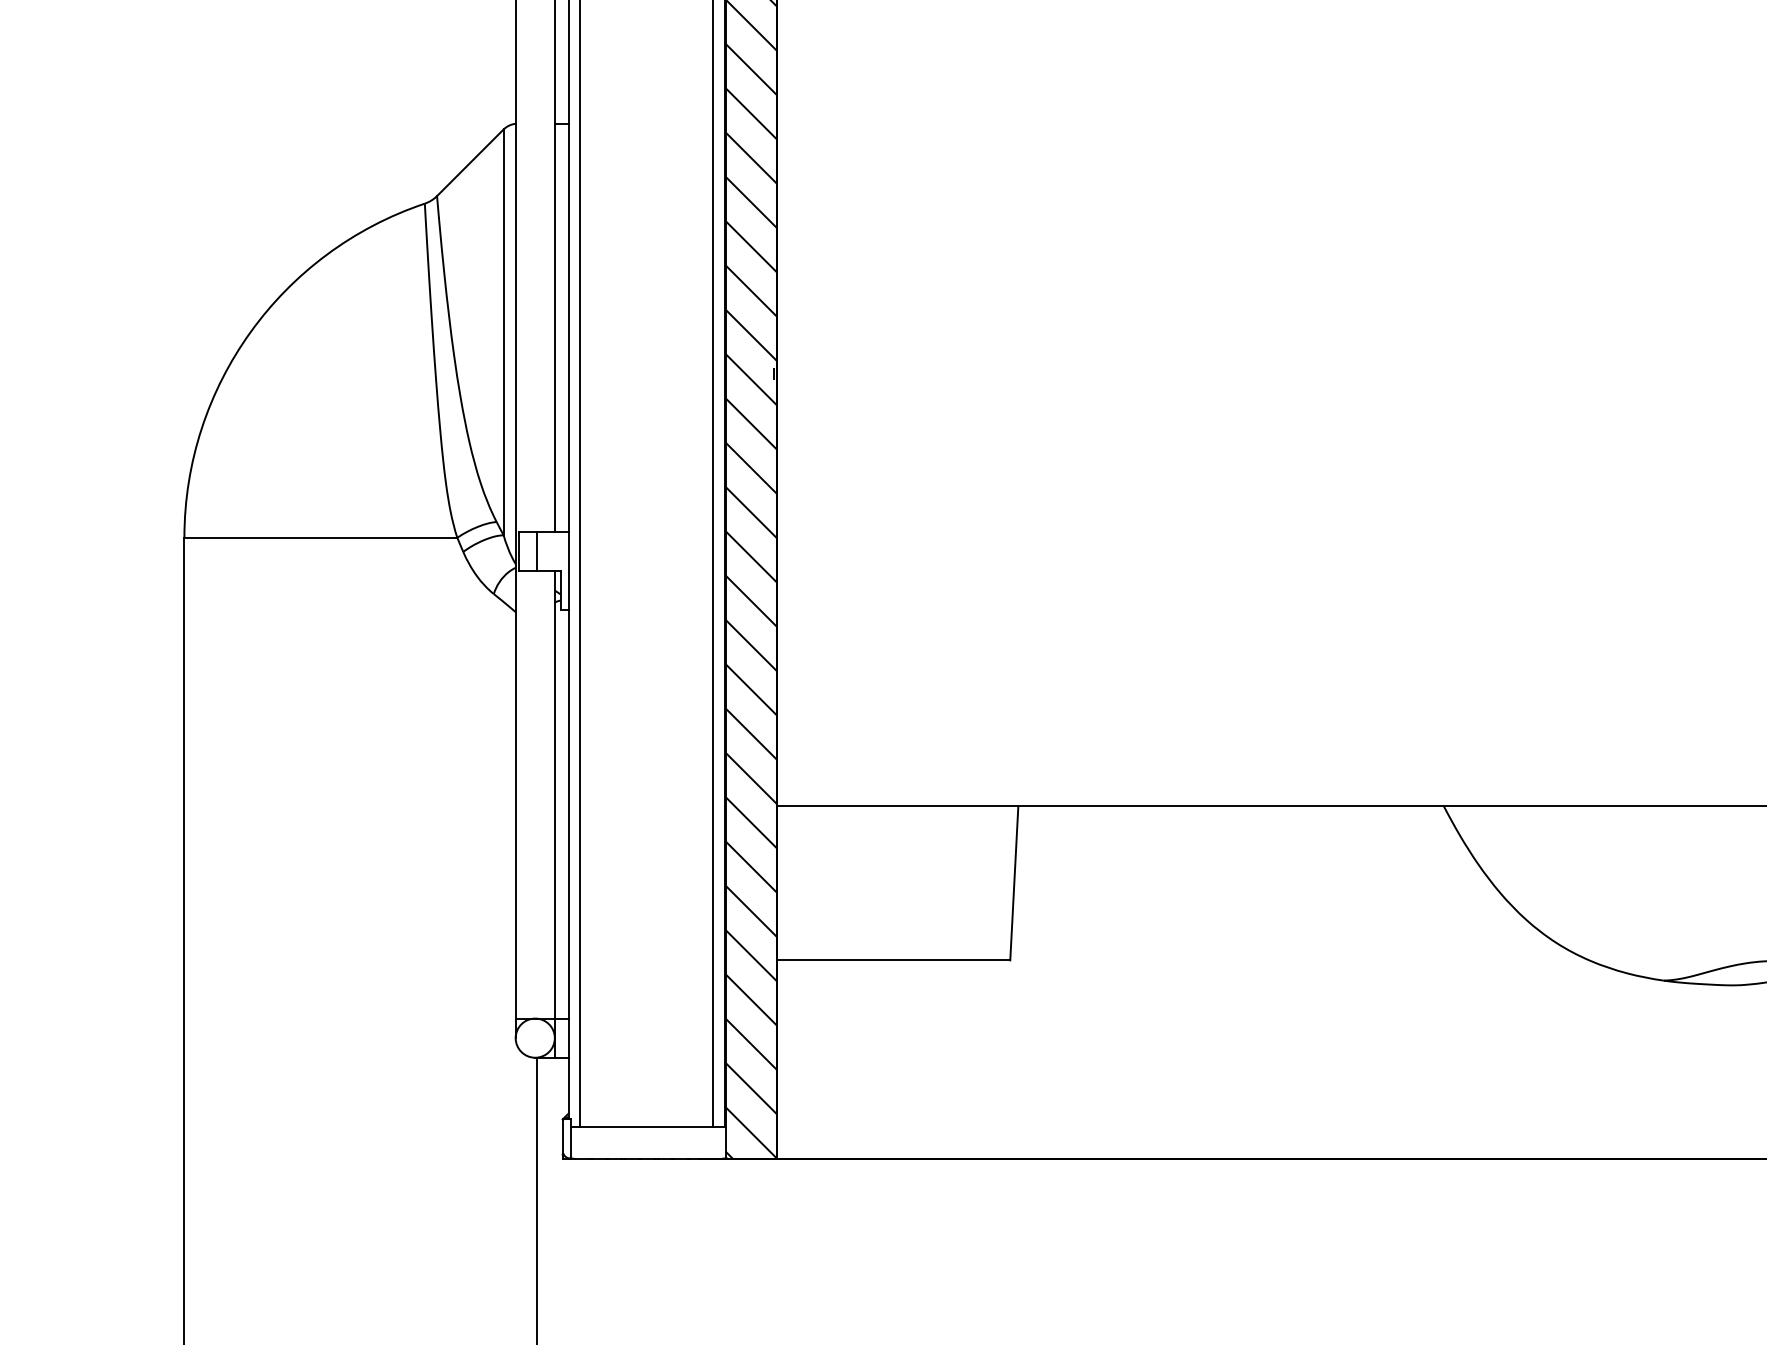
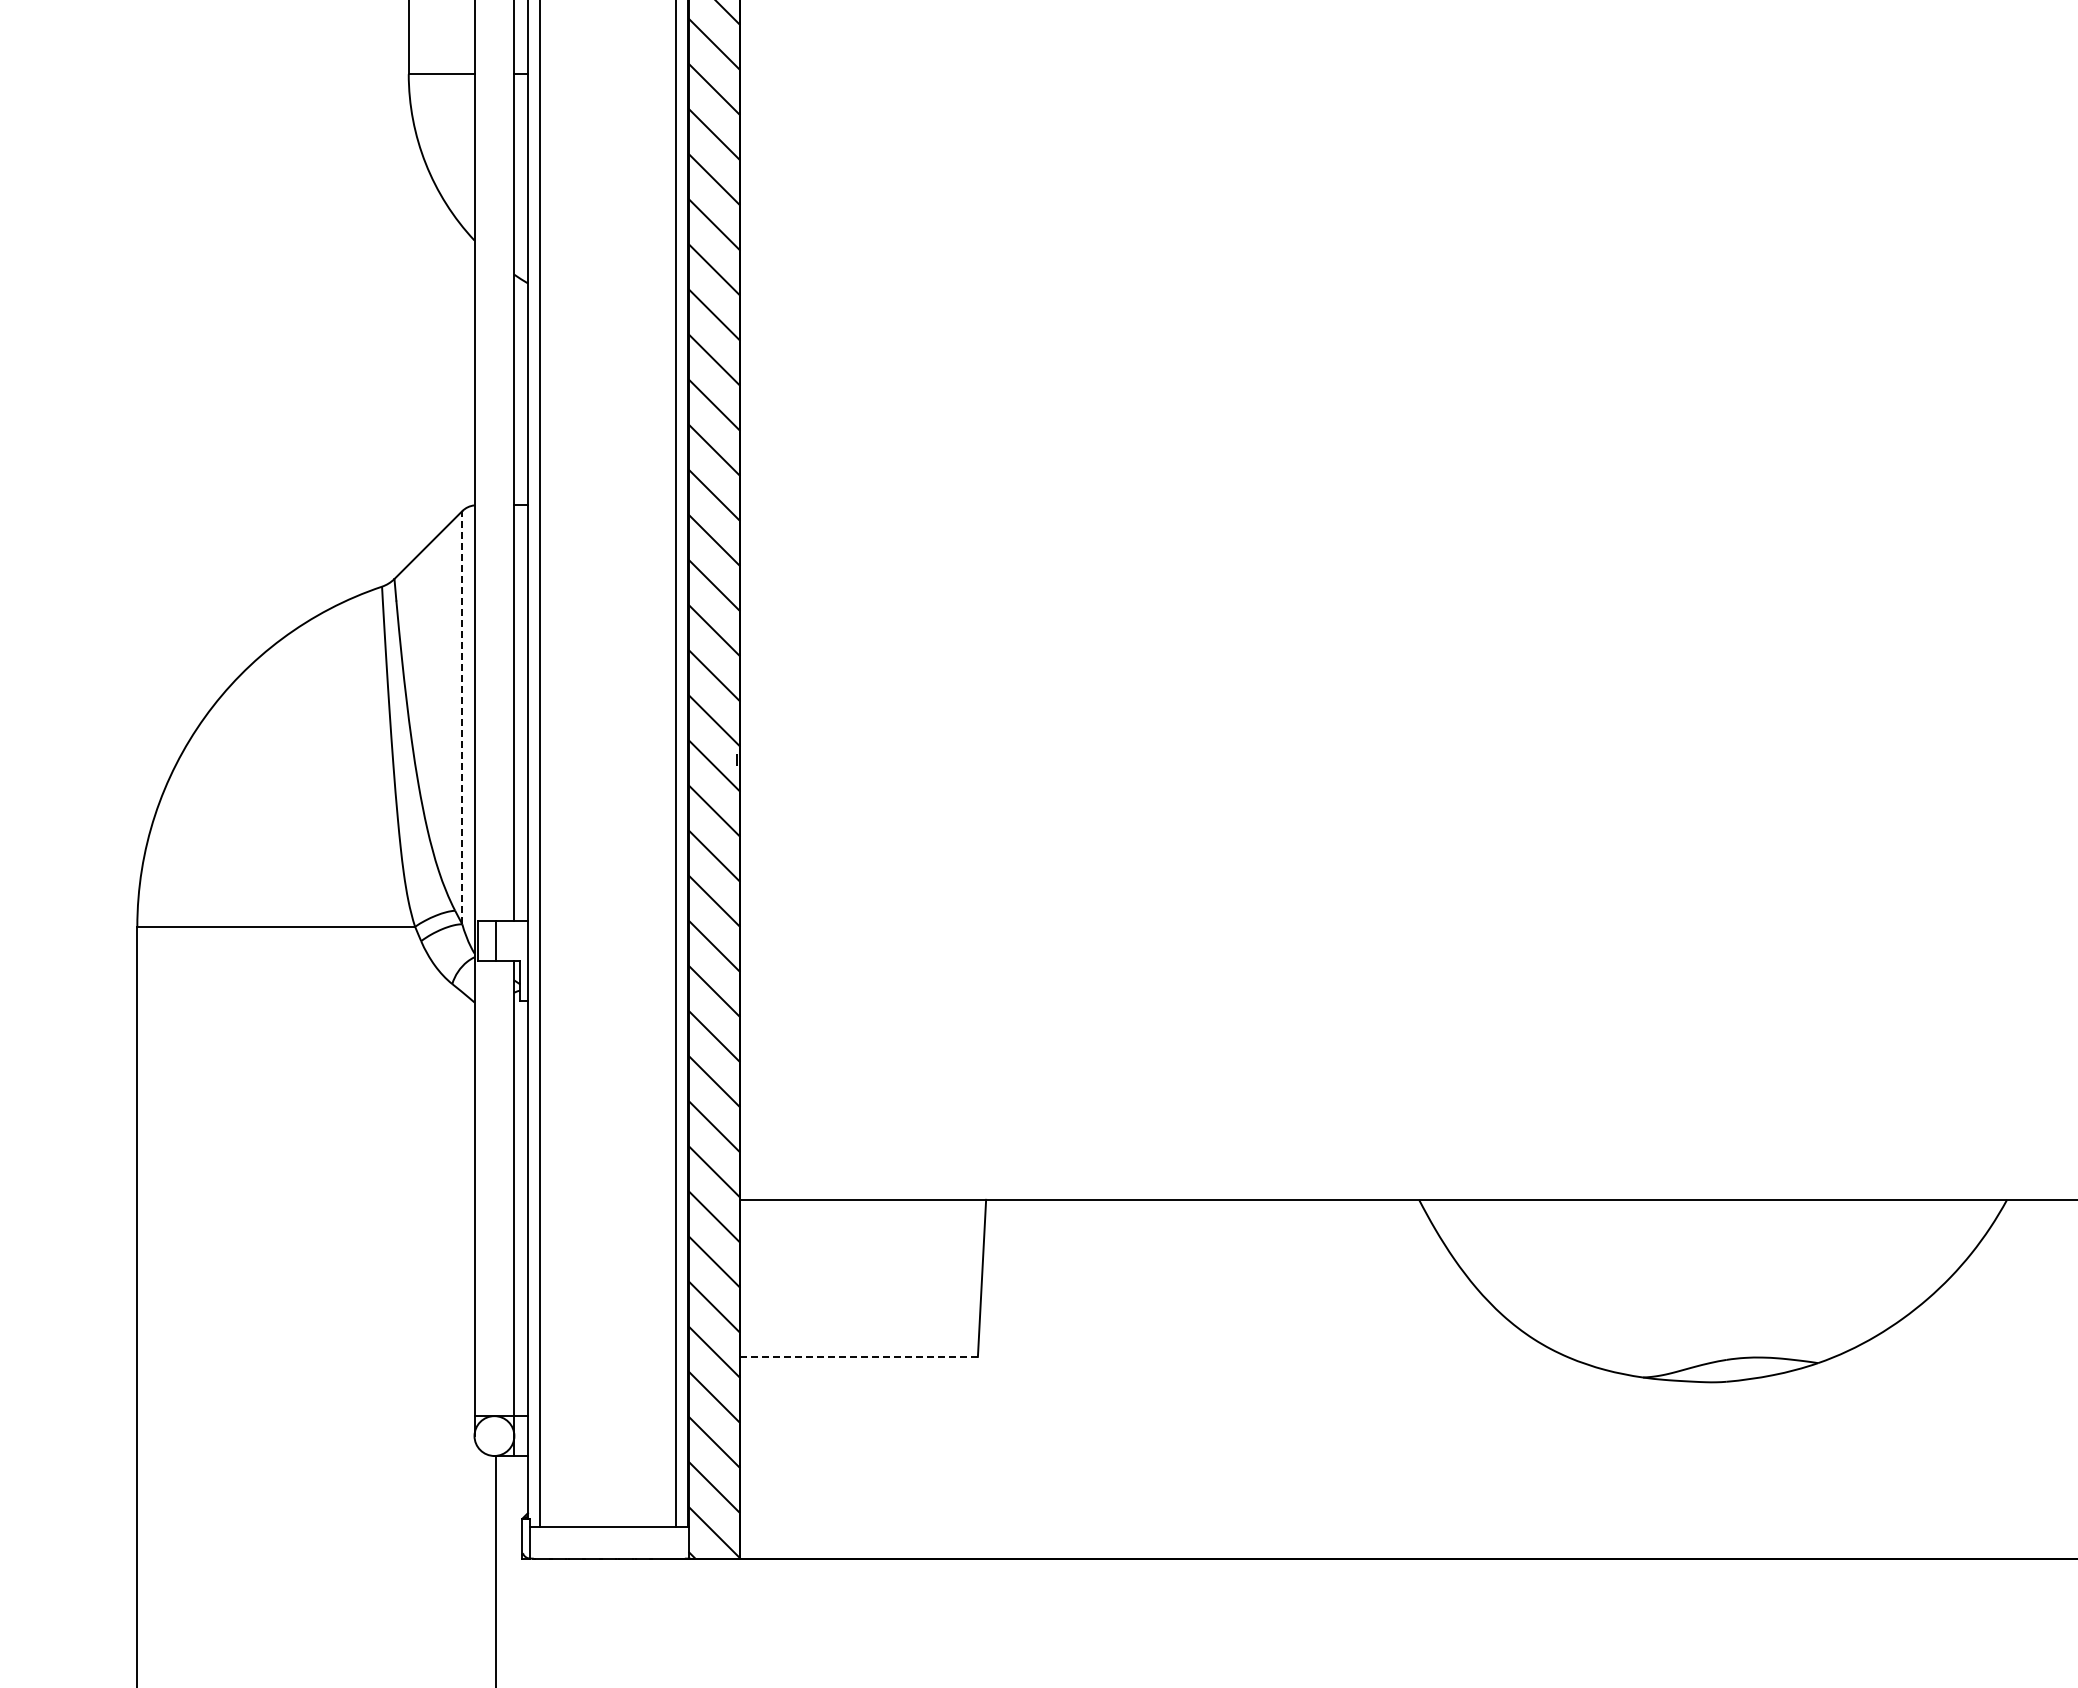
line: (503, 332) -> (462, 717), solid -> dashed
line: (893, 959) -> (859, 1356), solid -> dashed

